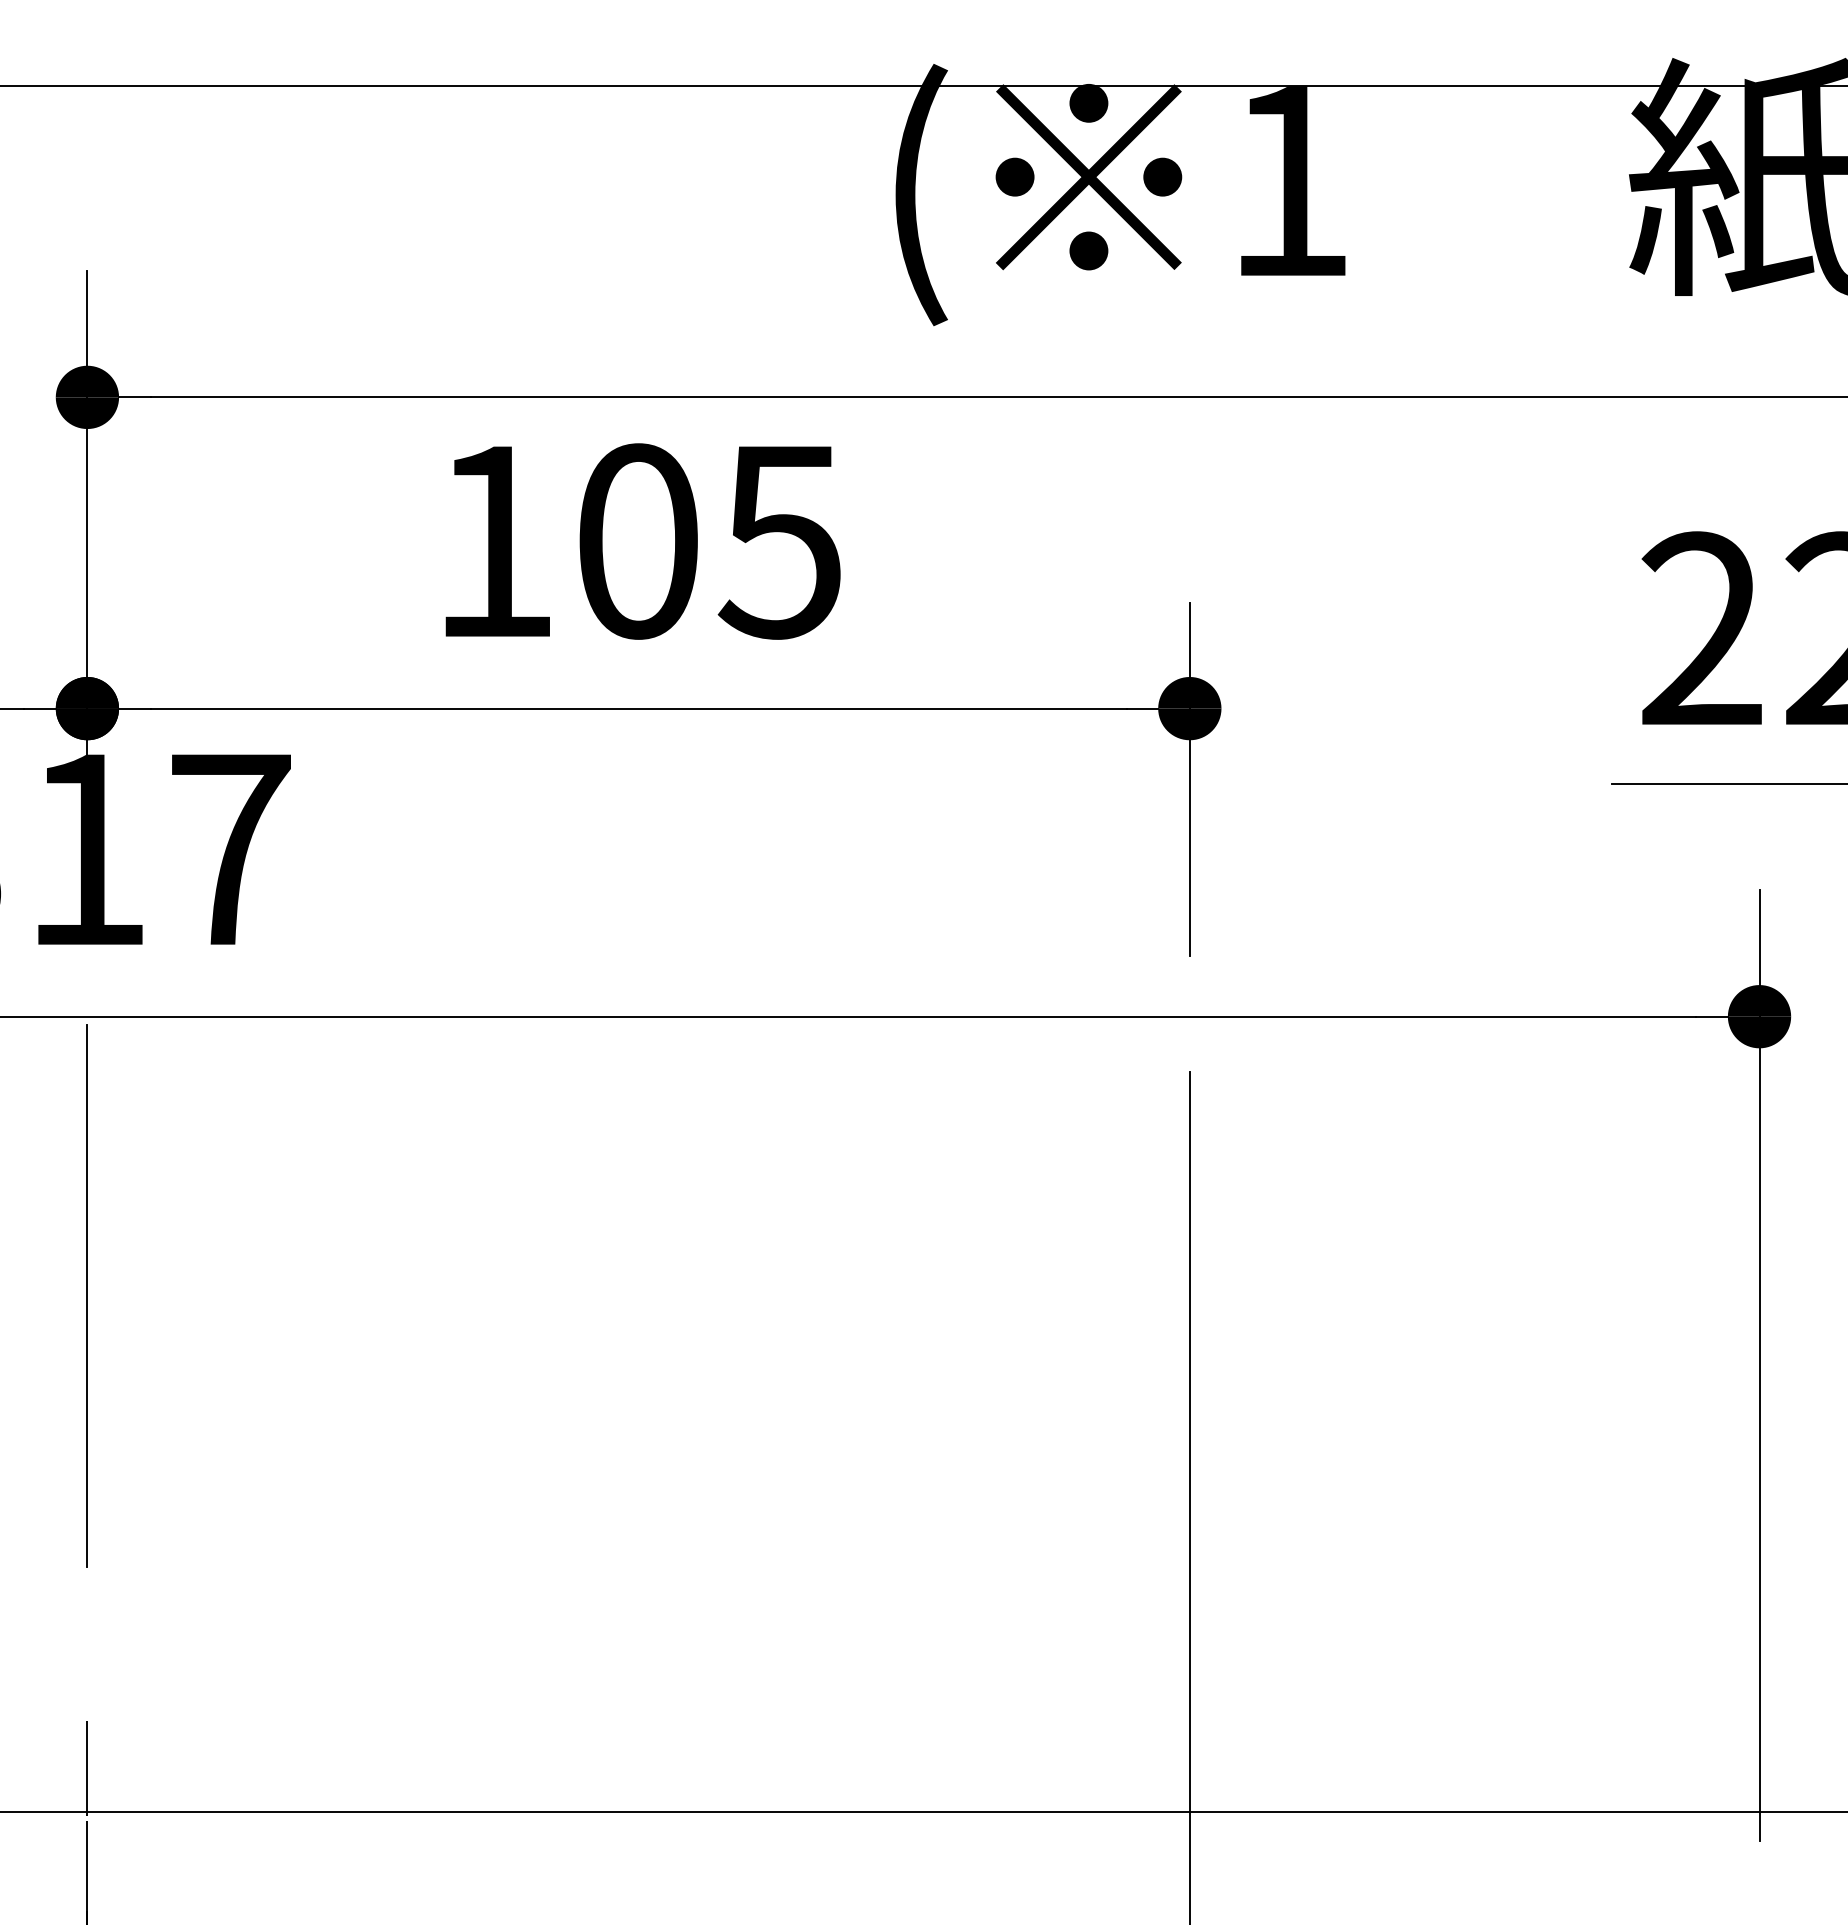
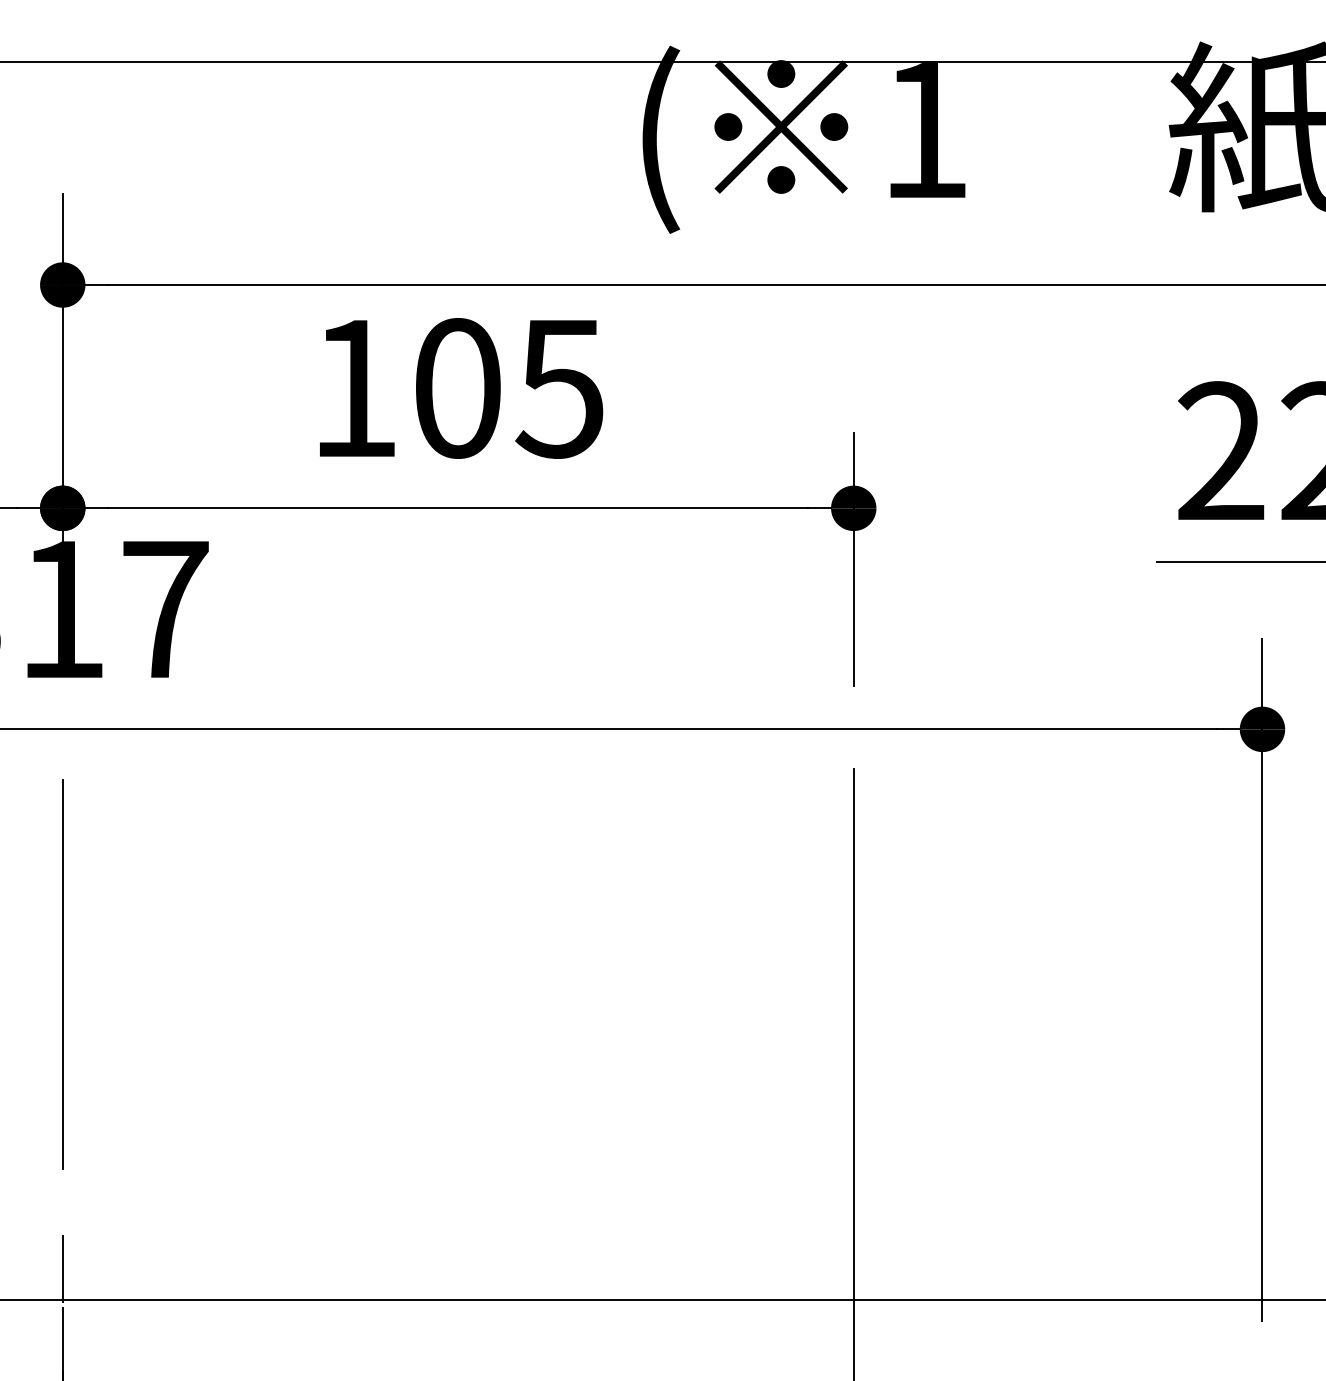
line: (86, 1295) -> (62, 973), moved

